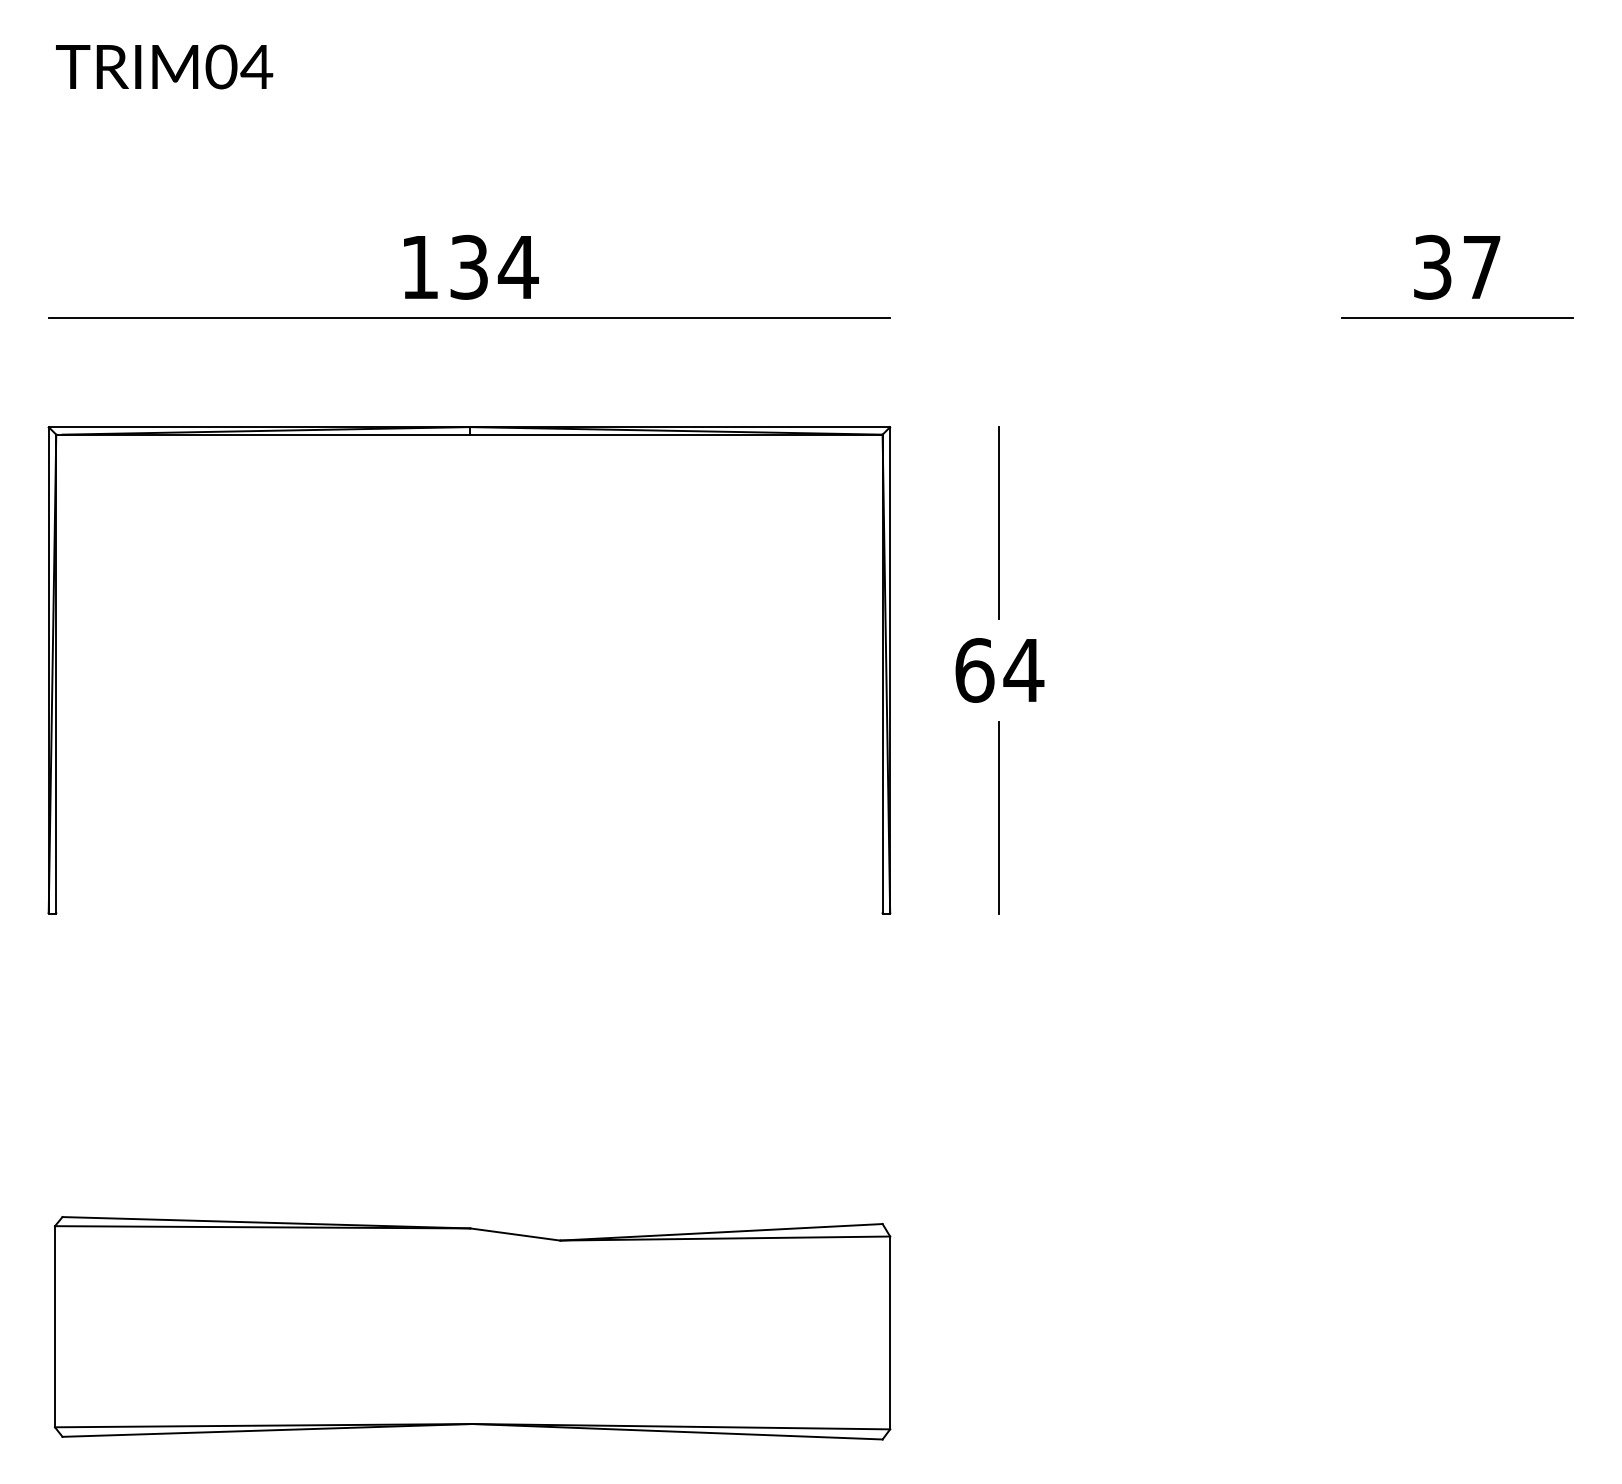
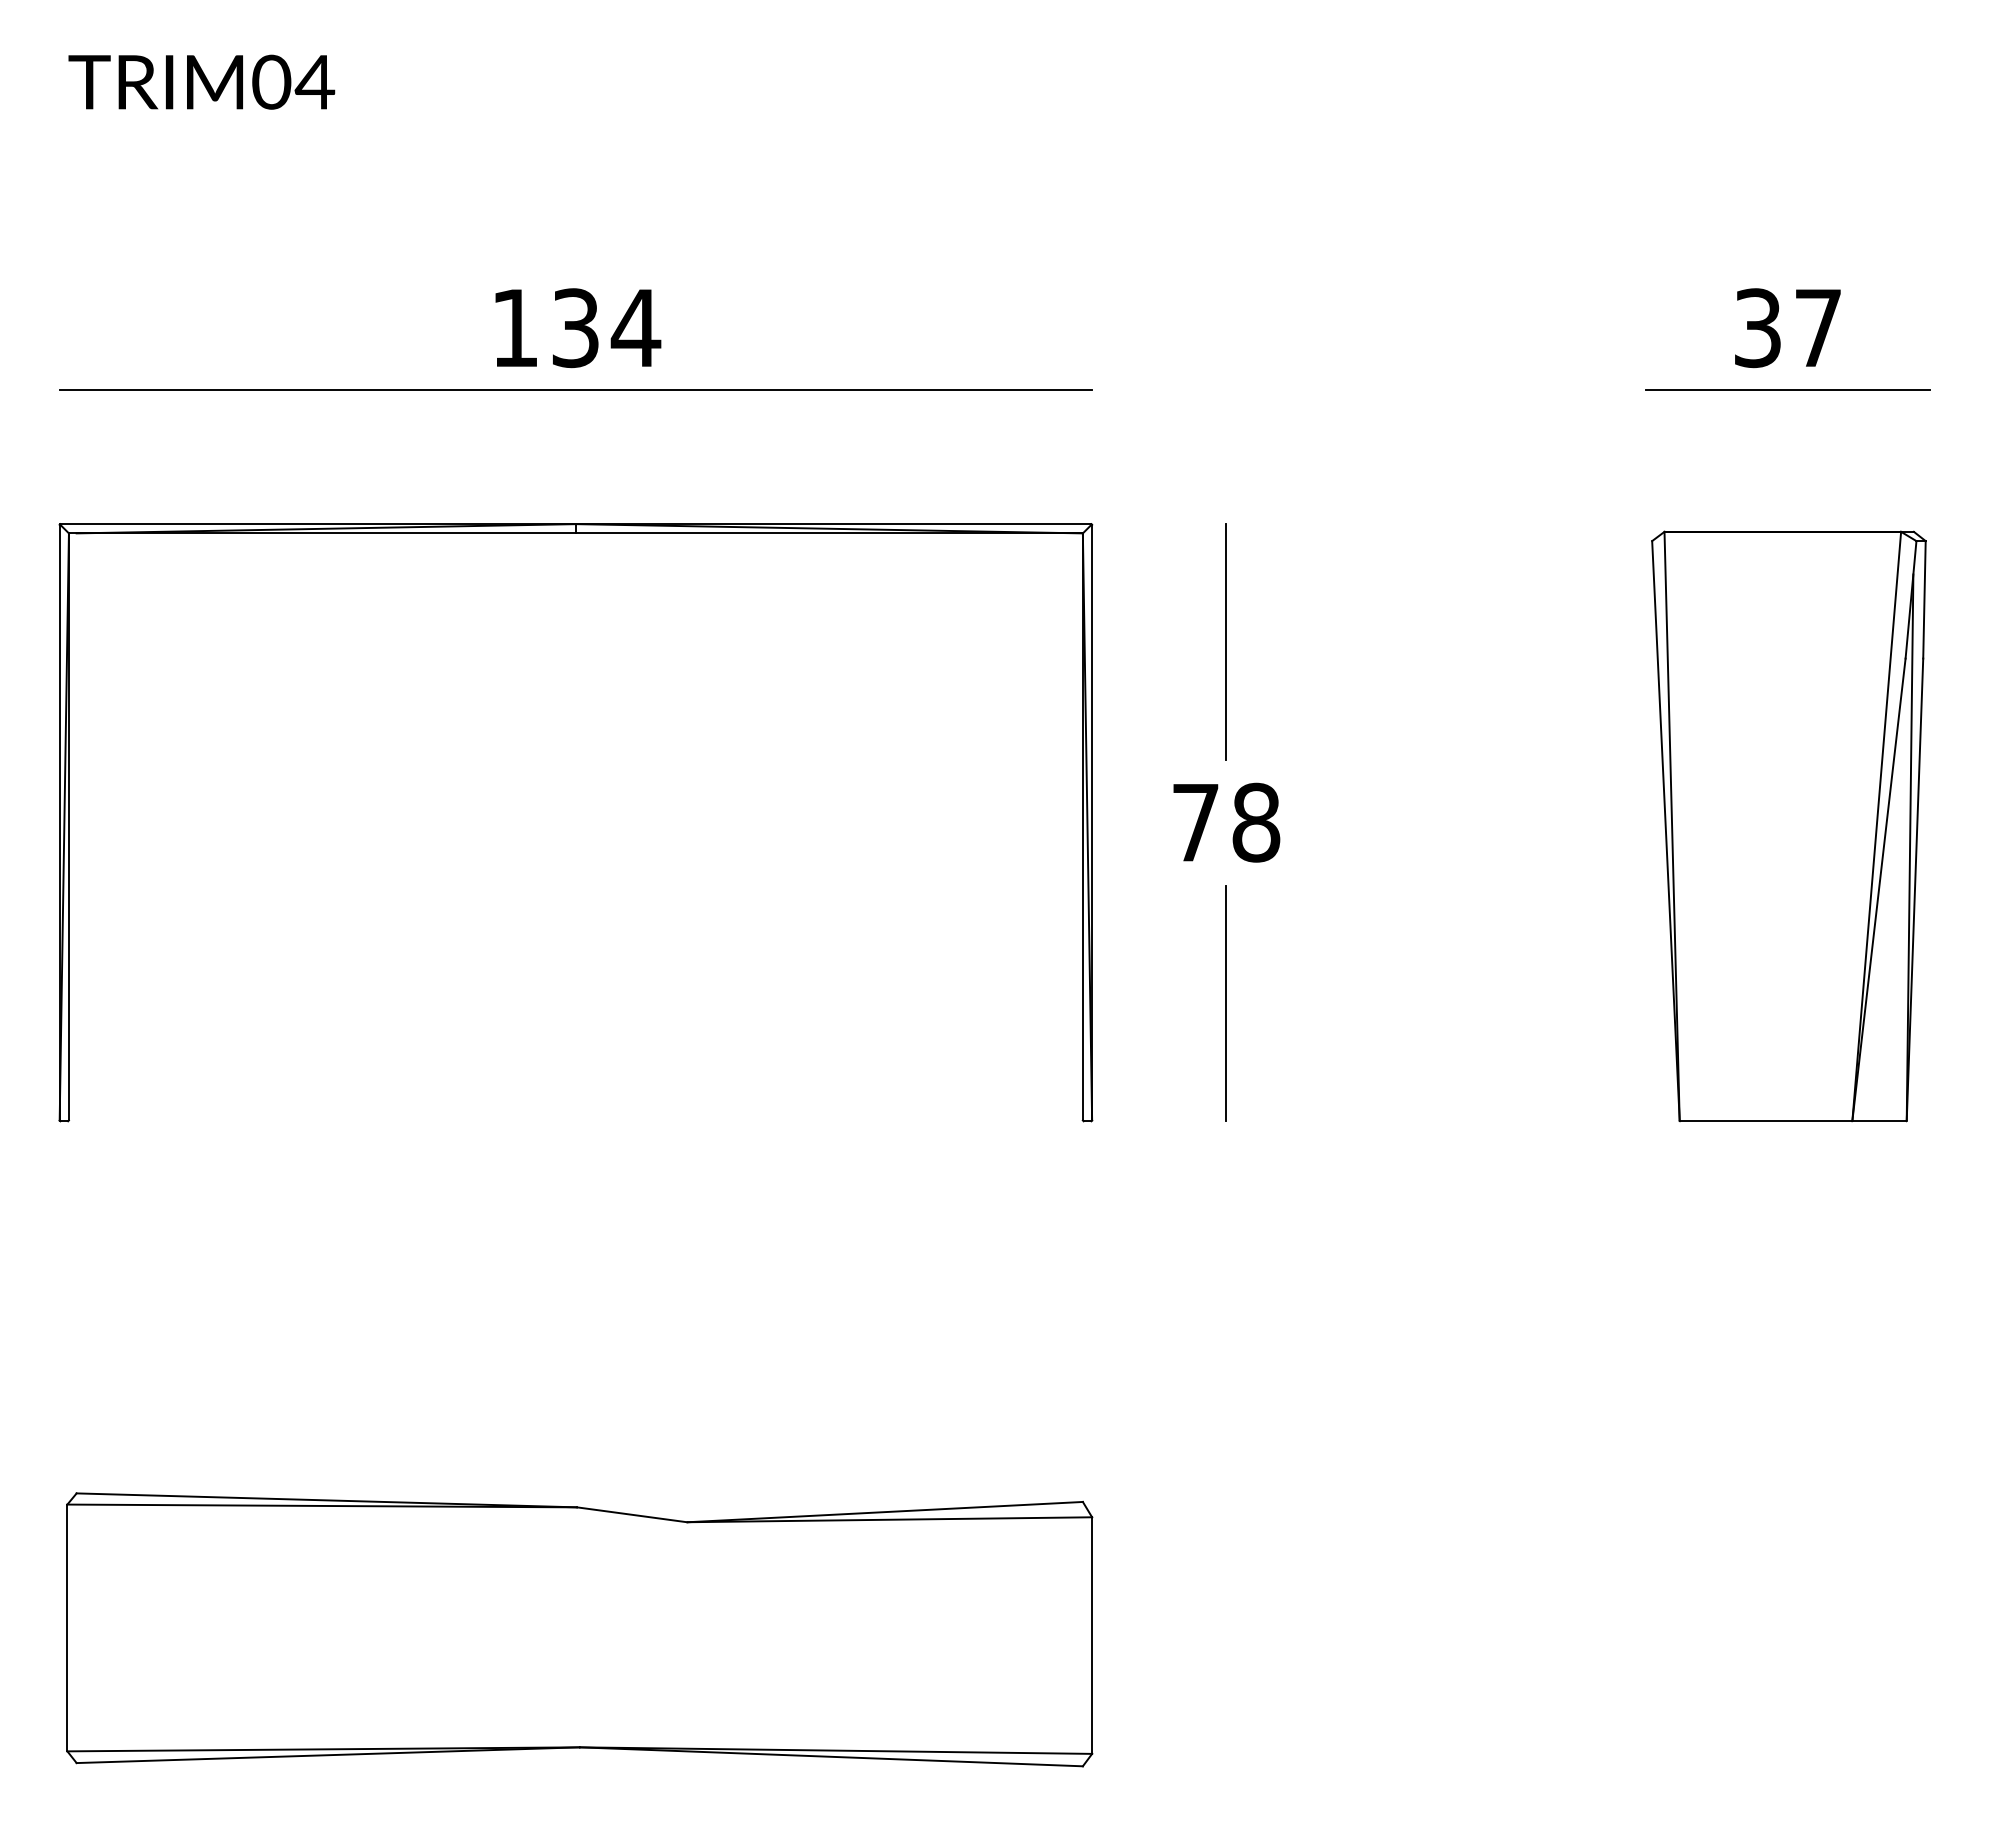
text: (999, 670) -> (1226, 822), 64 -> 78
part: (1457, 673) -> (1788, 826), added

